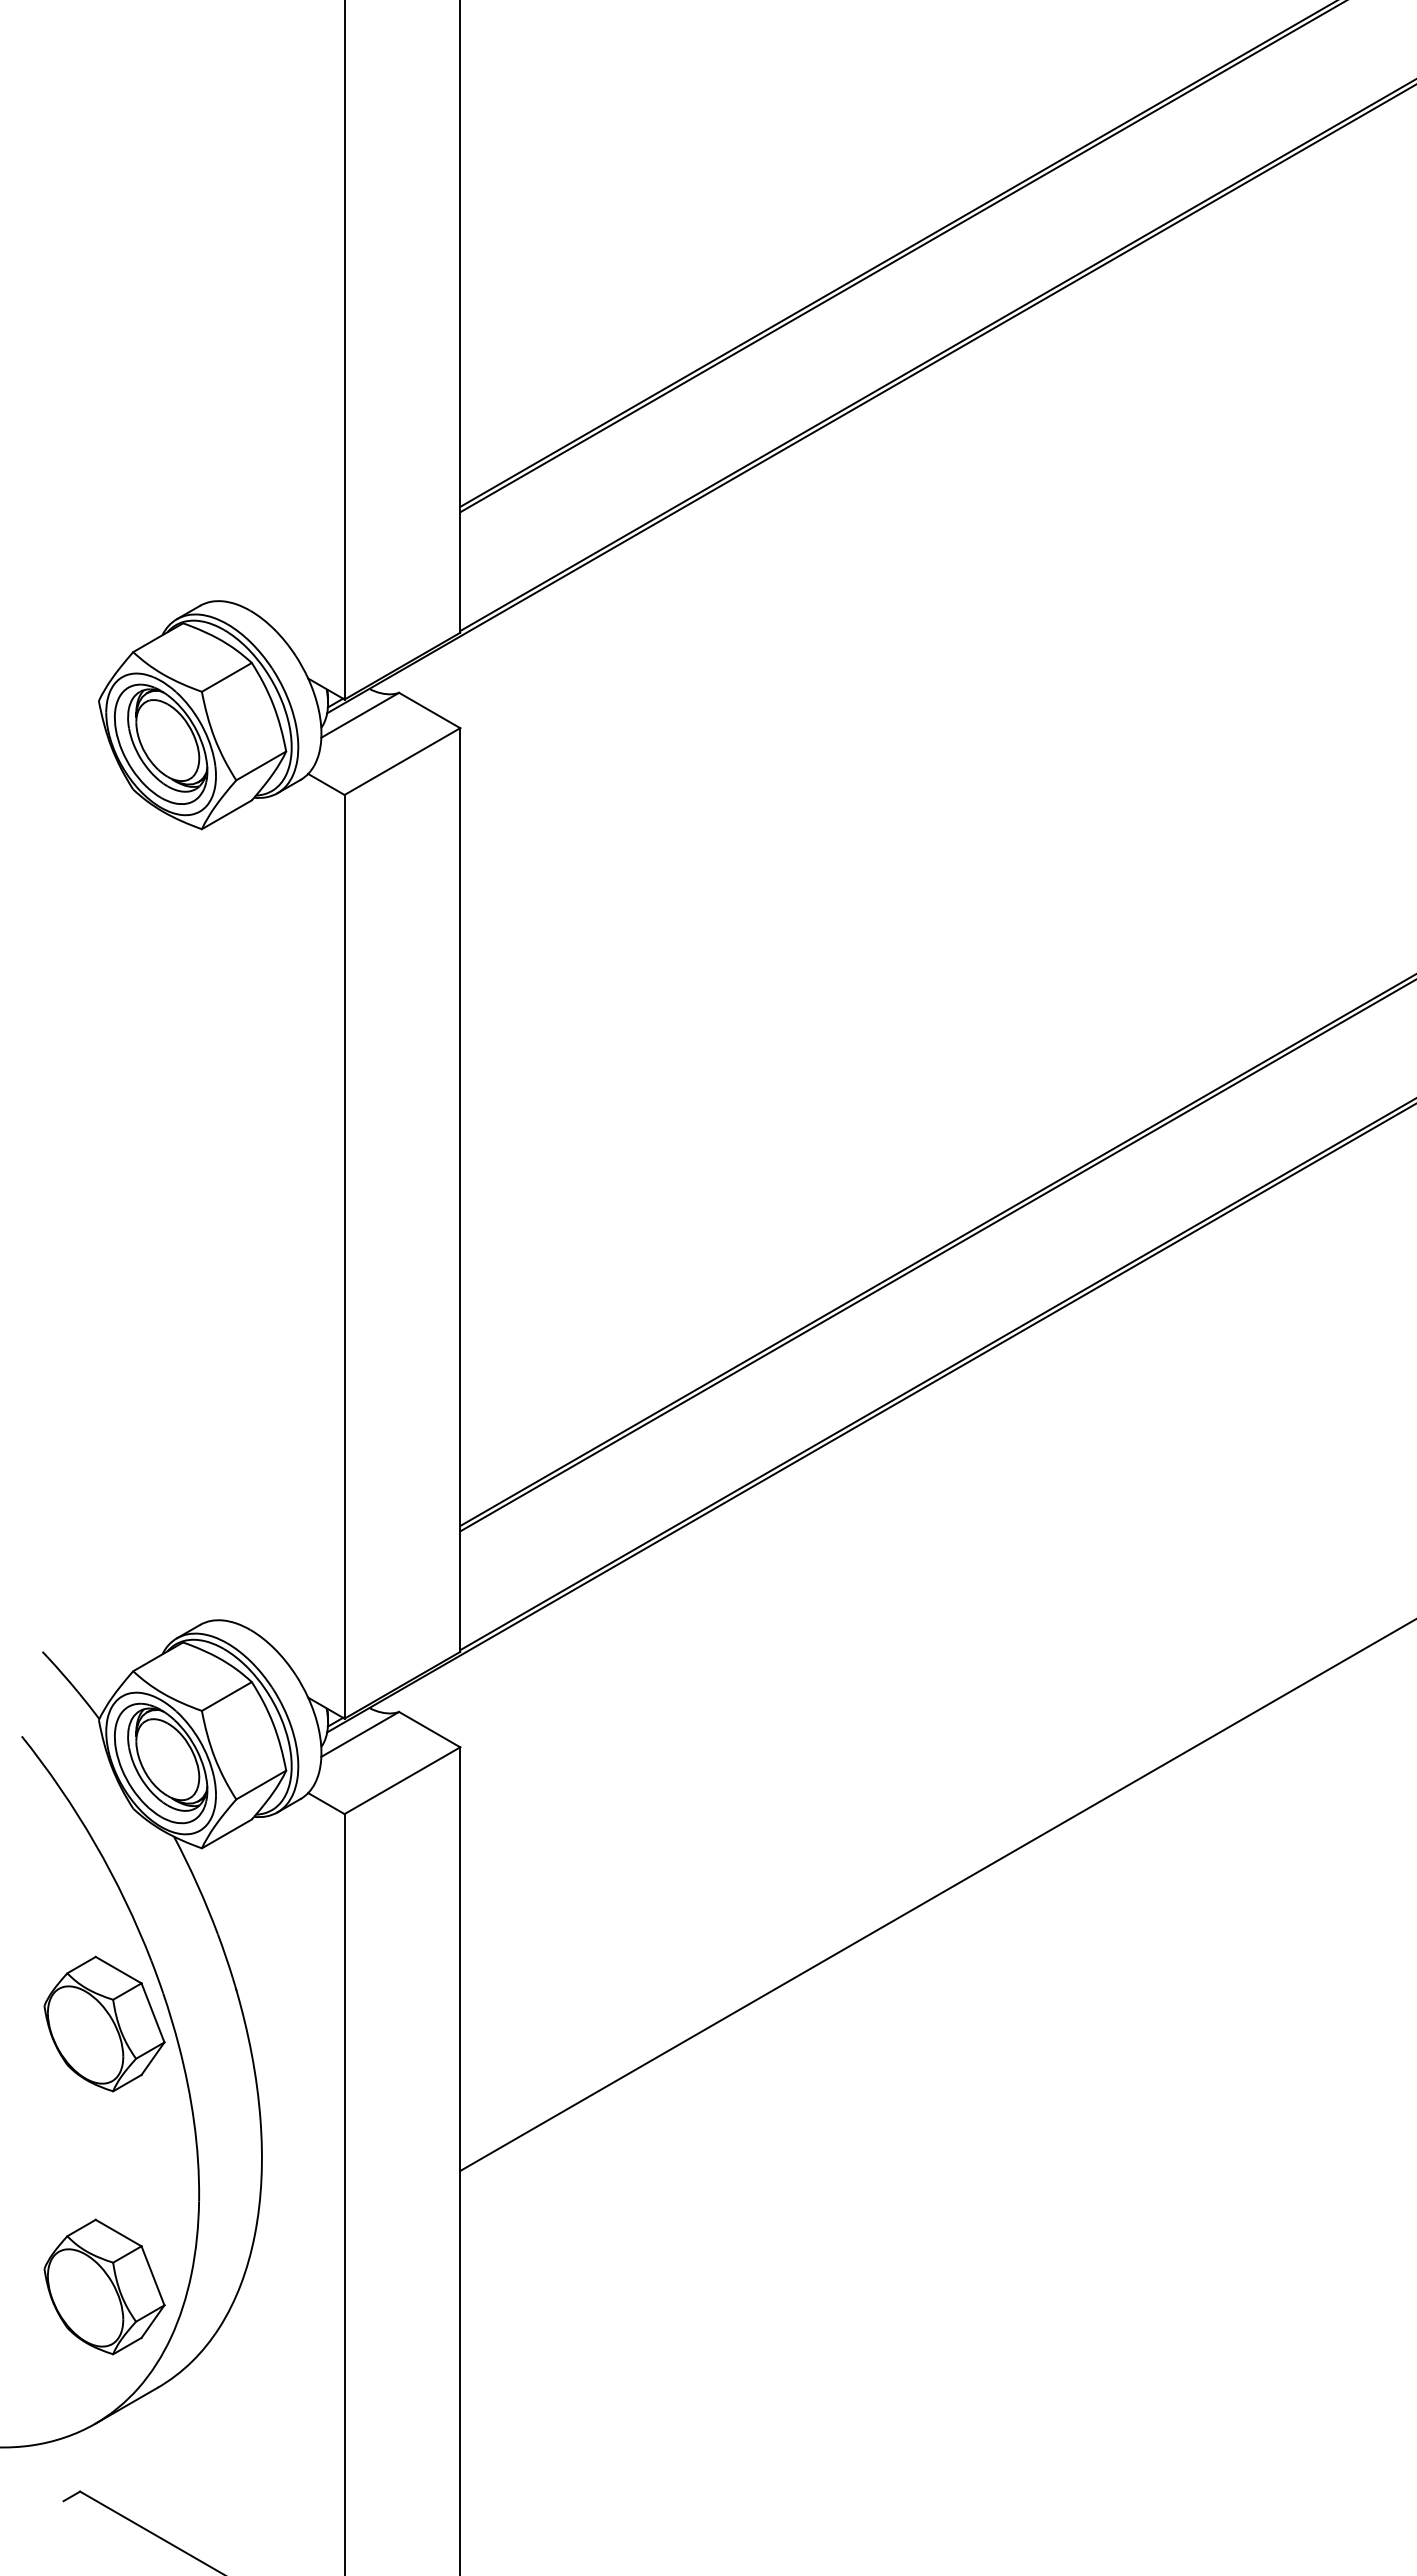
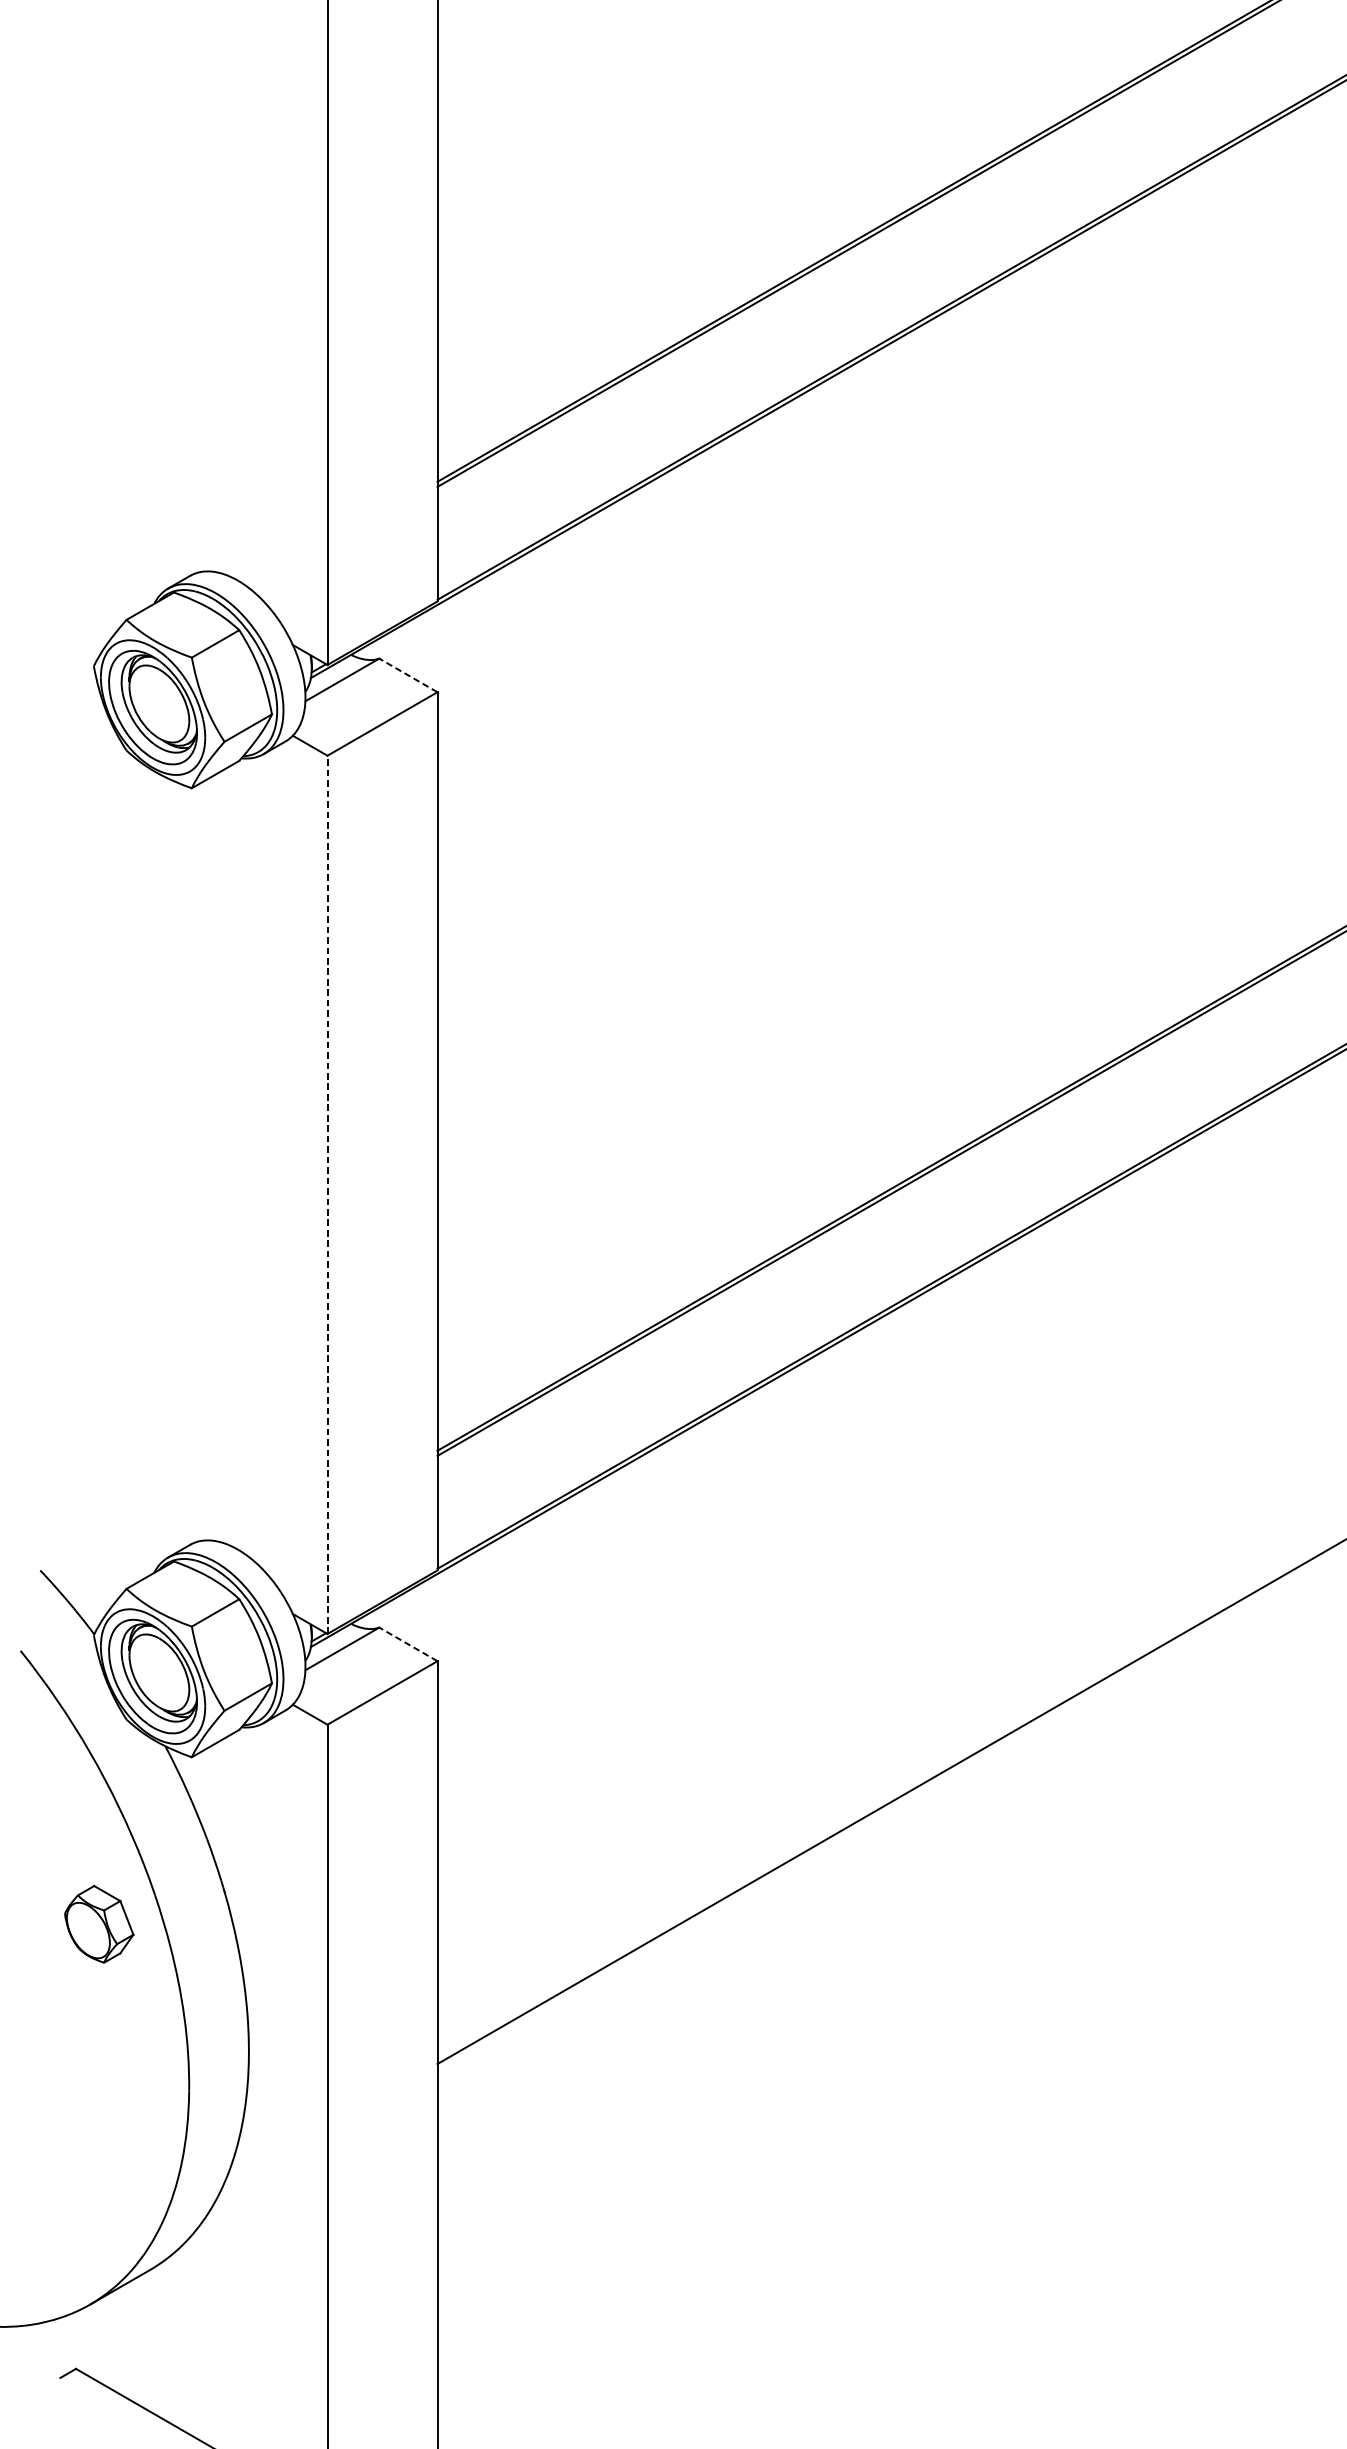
line: (429, 710) -> (408, 675), solid -> dashed
line: (344, 1256) -> (327, 1194), solid -> dashed
line: (429, 1729) -> (408, 1644), solid -> dashed
part: (104, 2023) -> (99, 1923), size x0.6
part: (104, 2286) -> (99, 2173), removed

